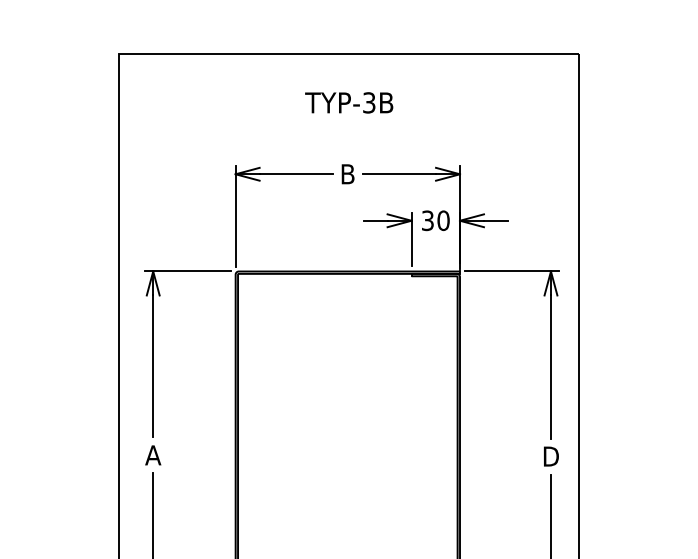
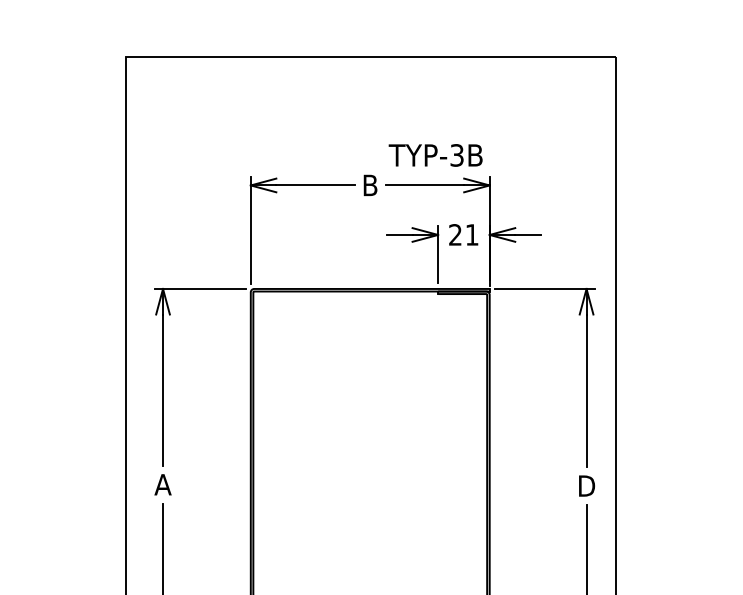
text: (349, 102) -> (435, 155), moved
text: (435, 220) -> (463, 234), 30 -> 21

